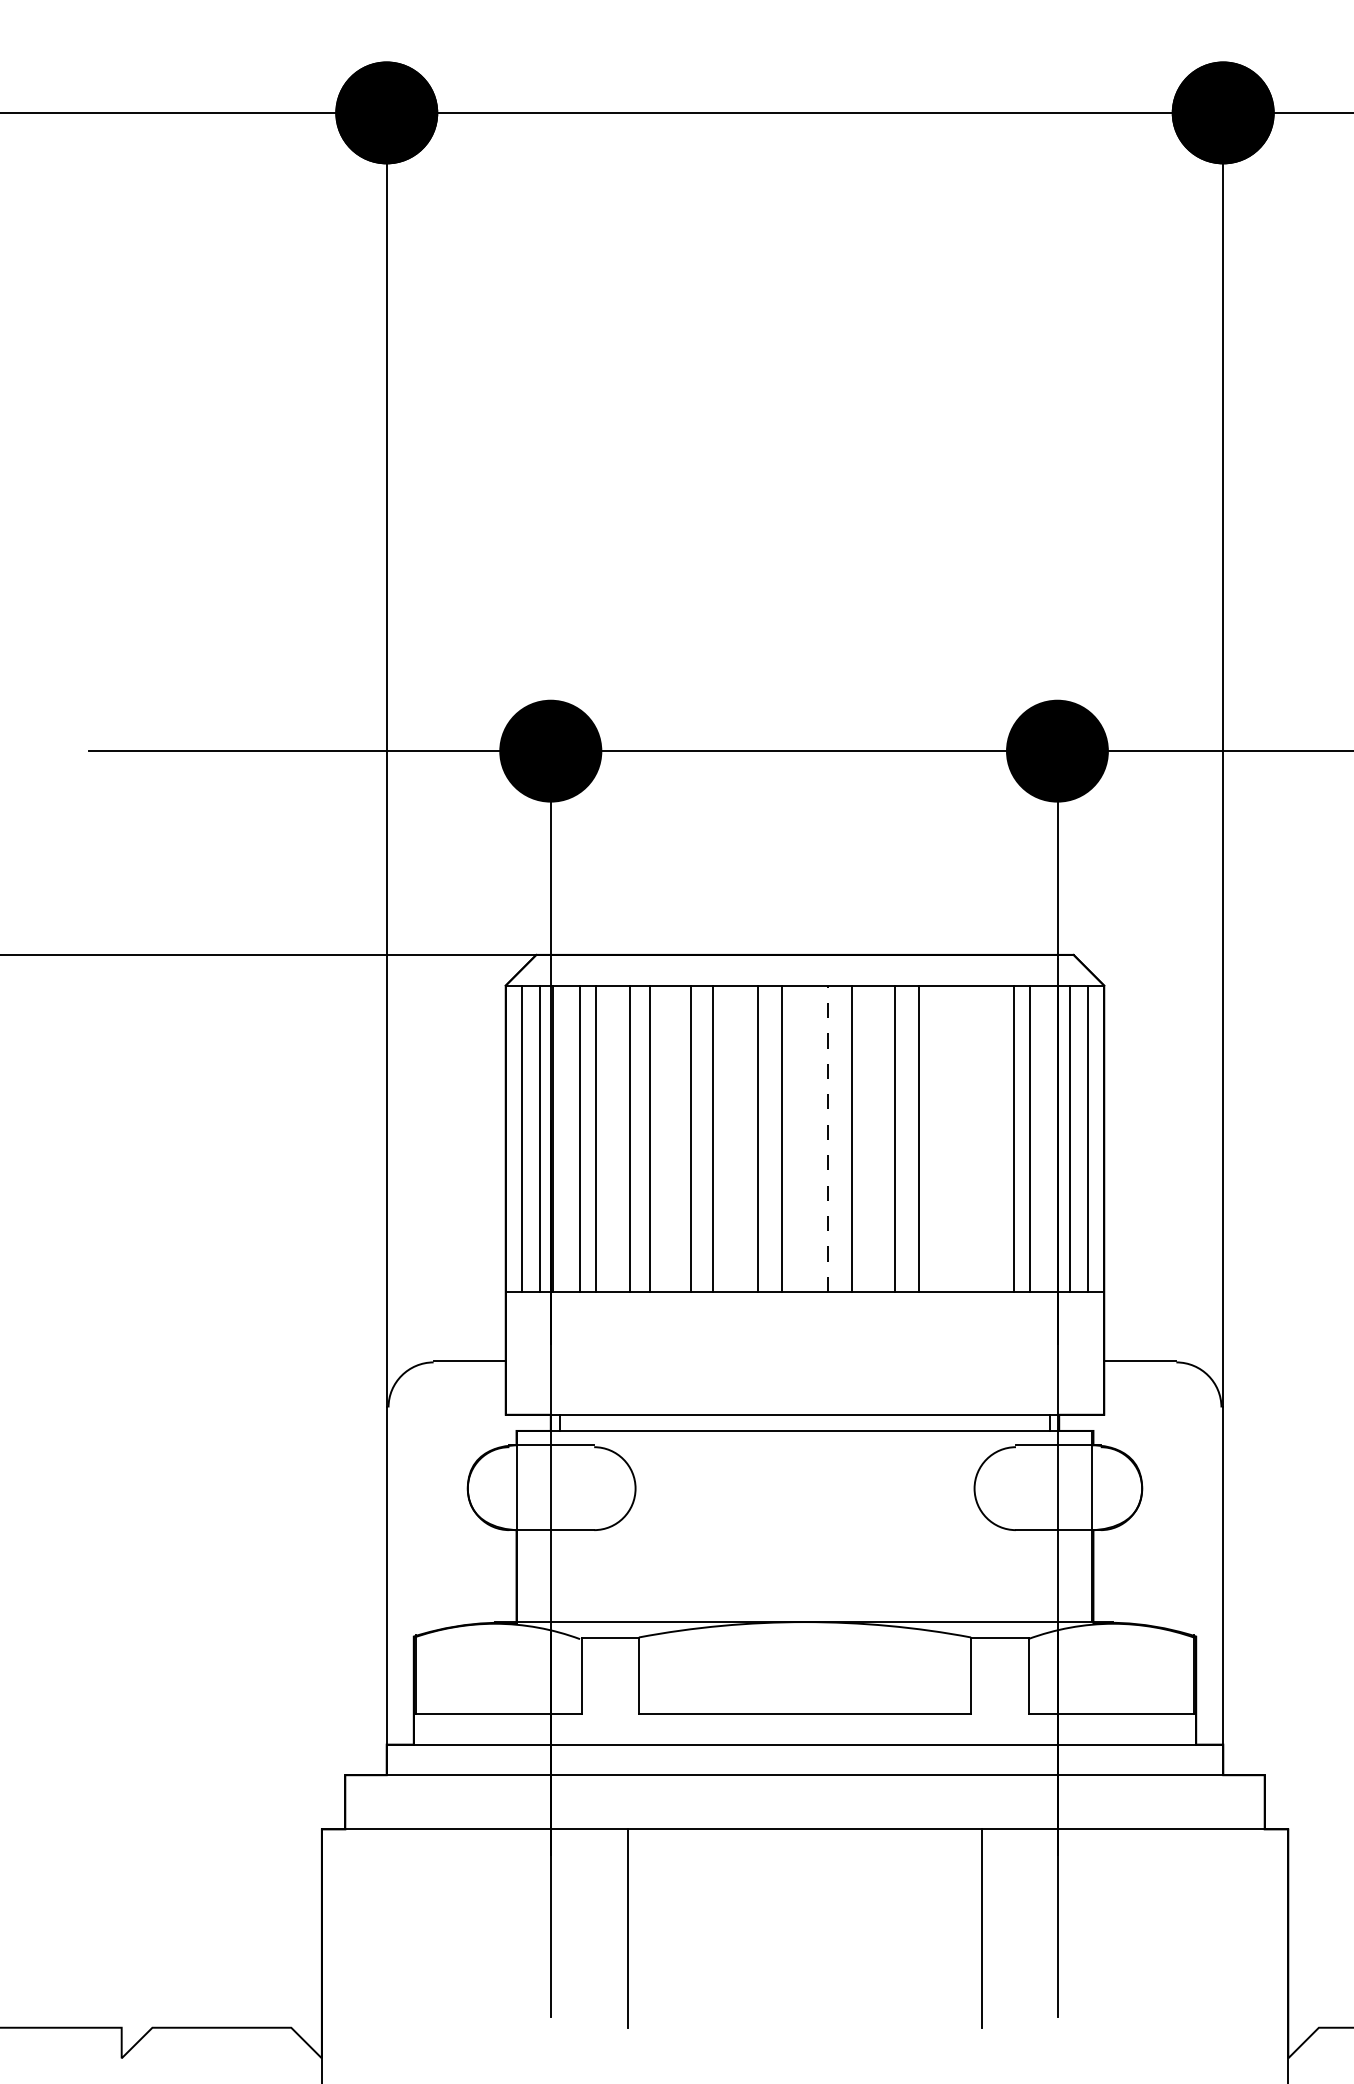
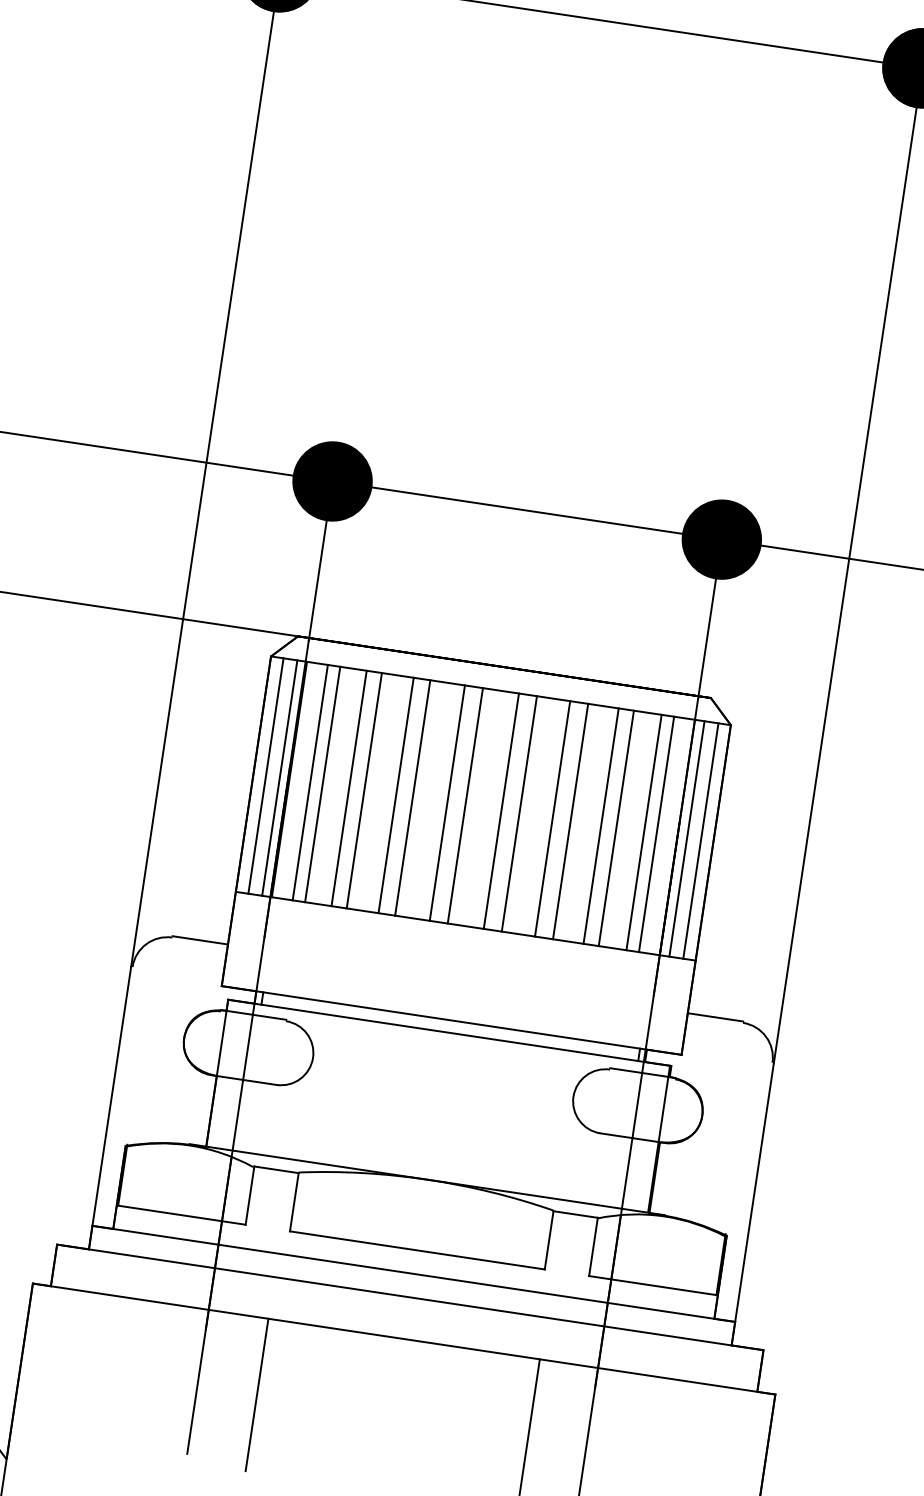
line: (828, 1138) -> (501, 810), dashed -> solid
line: (958, 1138) -> (601, 825), added
line: (978, 1138) -> (616, 828), added

